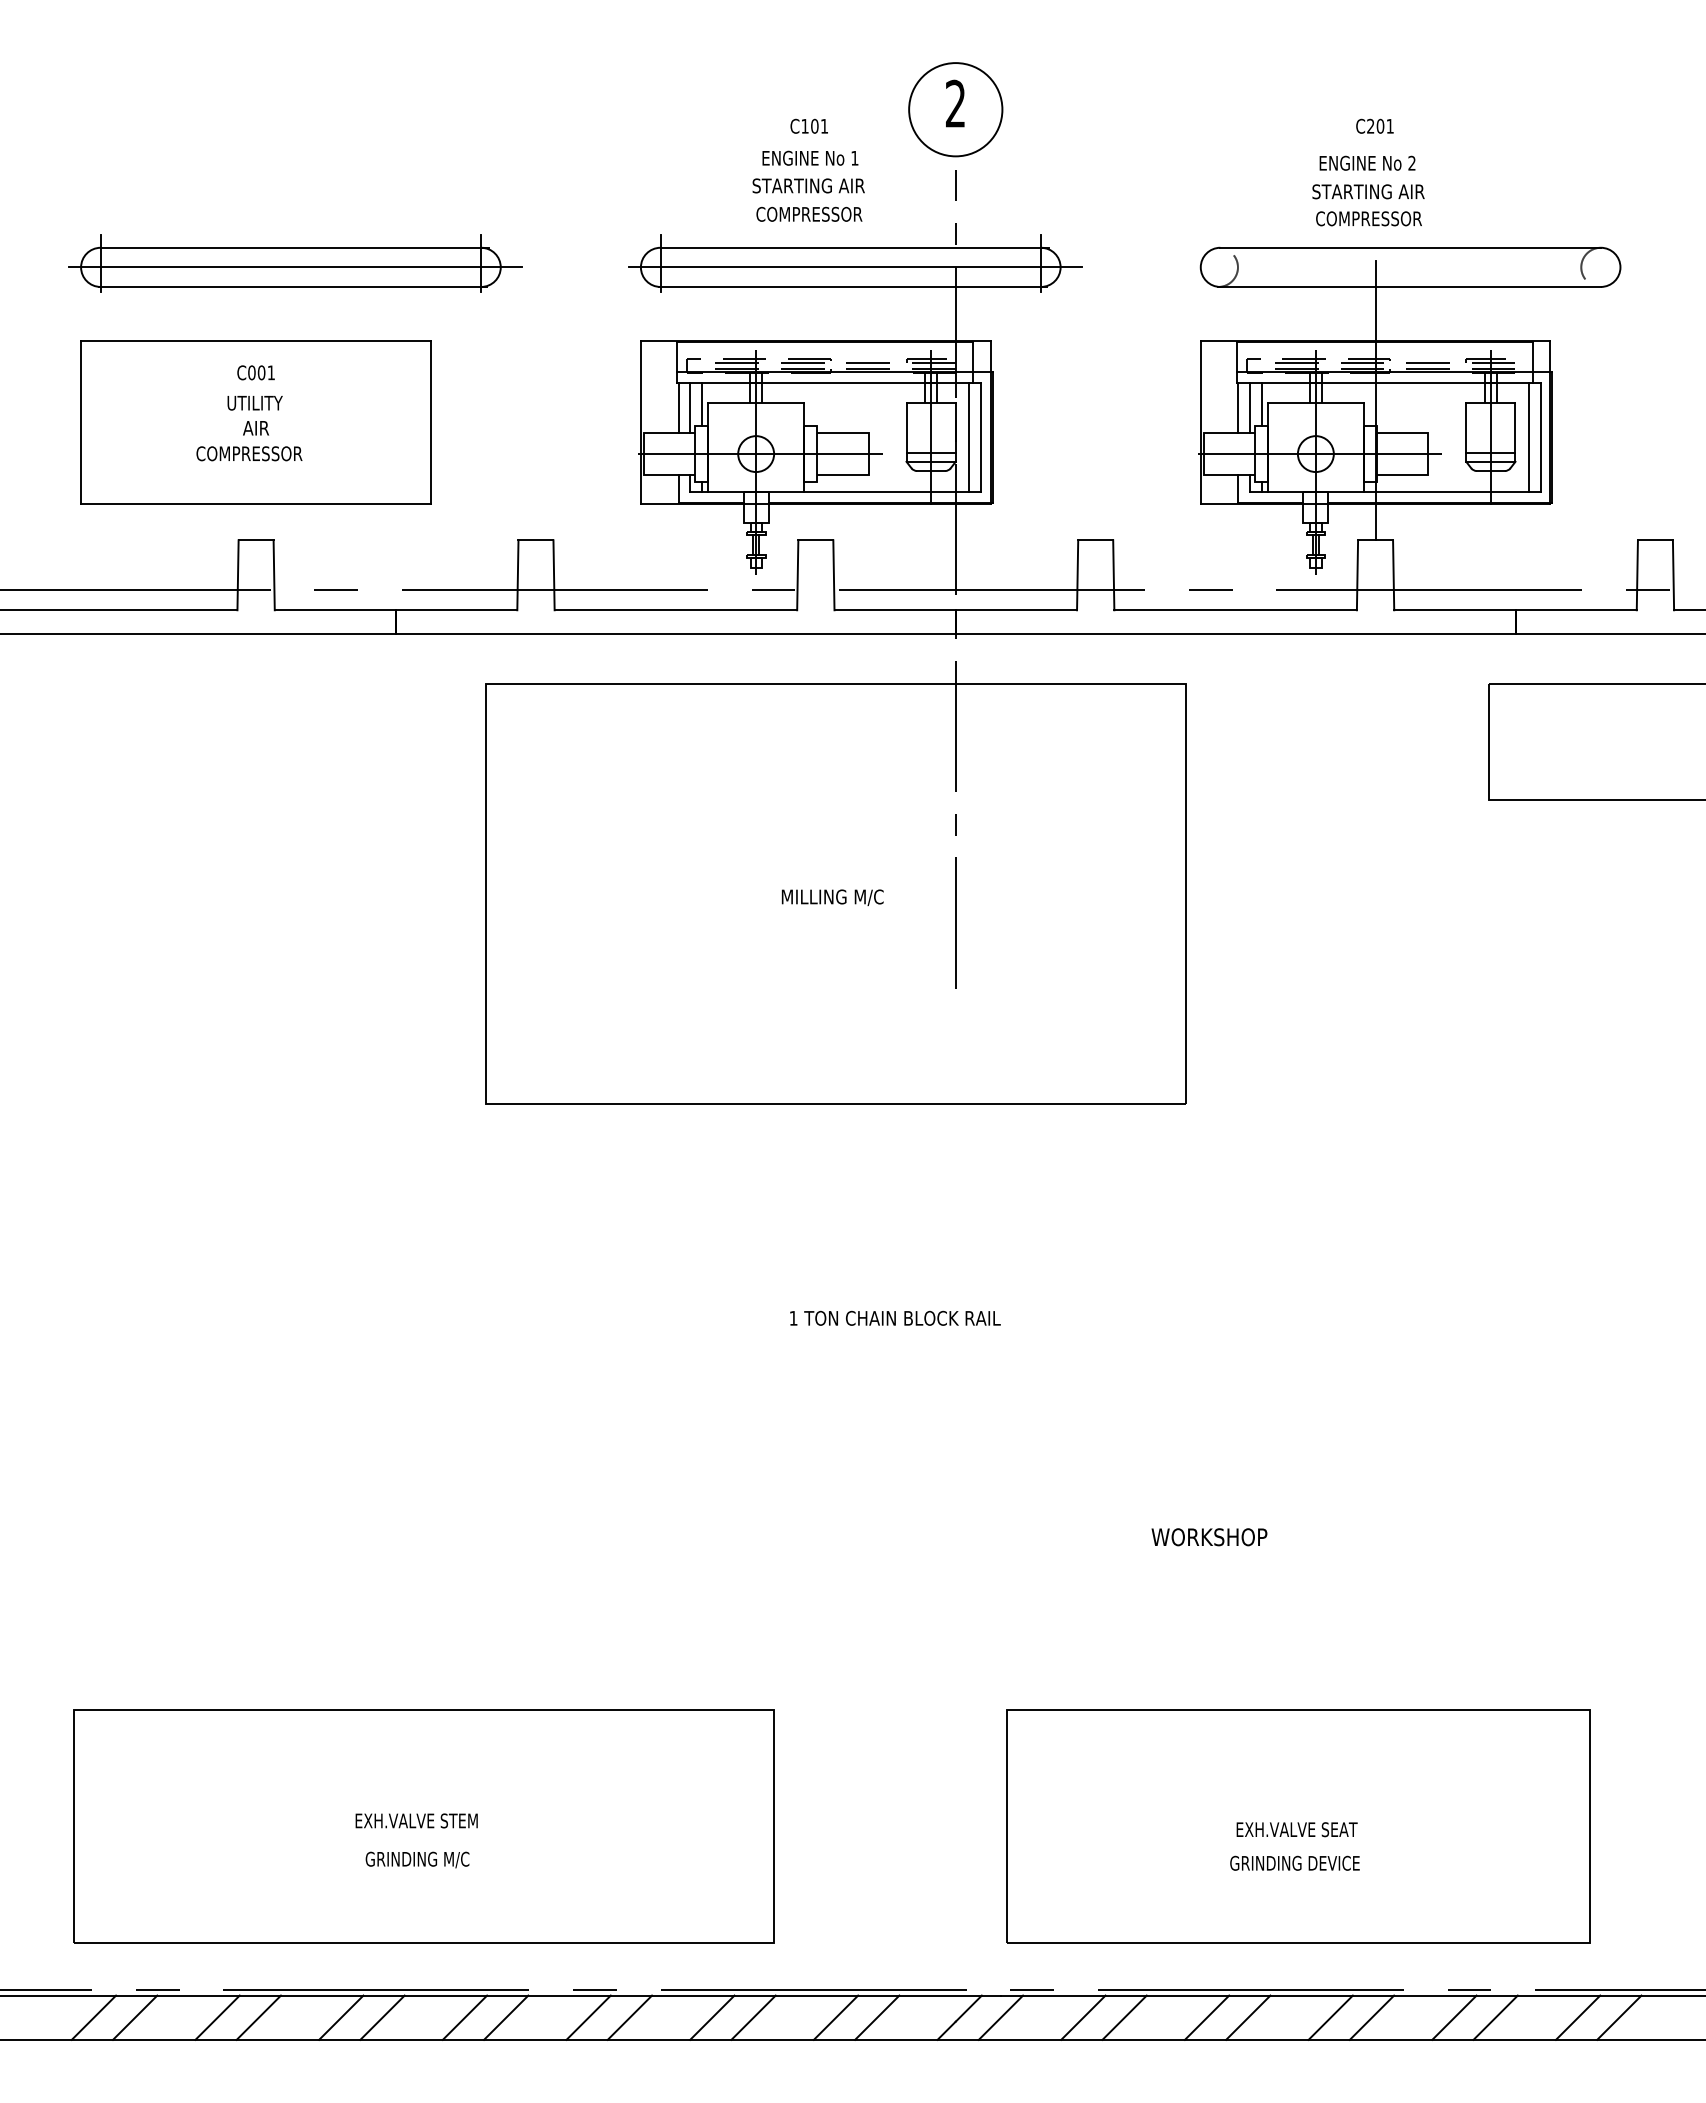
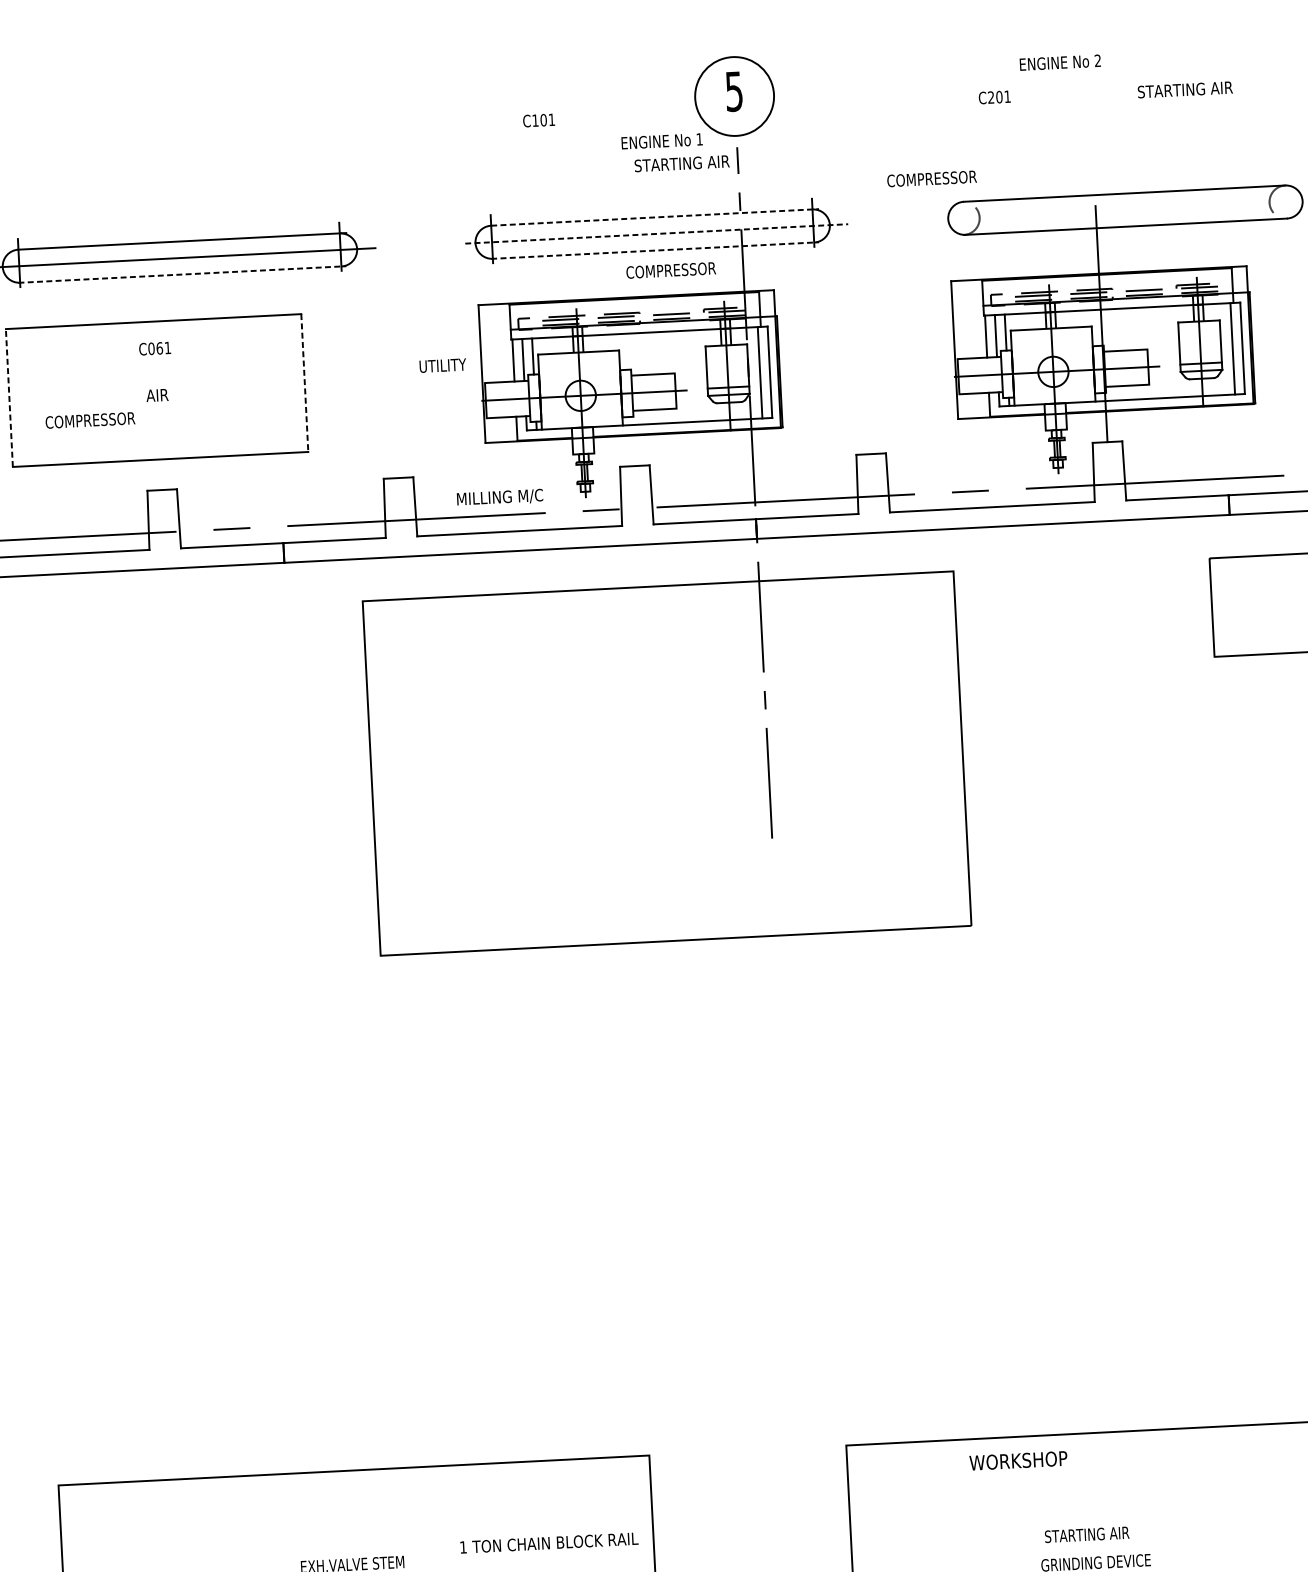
text: (955, 103) -> (734, 91), 2 -> 5
text: (808, 125) -> (538, 119), moved
text: (1374, 125) -> (994, 96), moved
text: (810, 157) -> (662, 140), moved
text: (1367, 162) -> (1060, 62), moved
text: (808, 185) -> (681, 163), moved
text: (1368, 191) -> (1185, 89), moved
text: (809, 213) -> (671, 269), moved
text: (1368, 218) -> (931, 178), moved
line: (855, 247) -> (655, 217), solid -> dashed
line: (855, 267) -> (656, 234), solid -> dashed
line: (293, 286) -> (182, 274), solid -> dashed
line: (853, 286) -> (655, 250), solid -> dashed
text: (261, 372) -> (159, 348), C001 -> C061
text: (254, 403) -> (442, 365), moved
line: (81, 422) -> (9, 398), solid -> dashed
line: (430, 422) -> (304, 383), solid -> dashed
text: (249, 453) -> (90, 420), moved
text: (832, 897) -> (499, 497), moved
text: (895, 1317) -> (549, 1542), moved
text: (1209, 1537) -> (1018, 1461), moved
text: (1296, 1829) -> (1095, 1534), EXH.VALVE SEAT -> STARTING AIR

